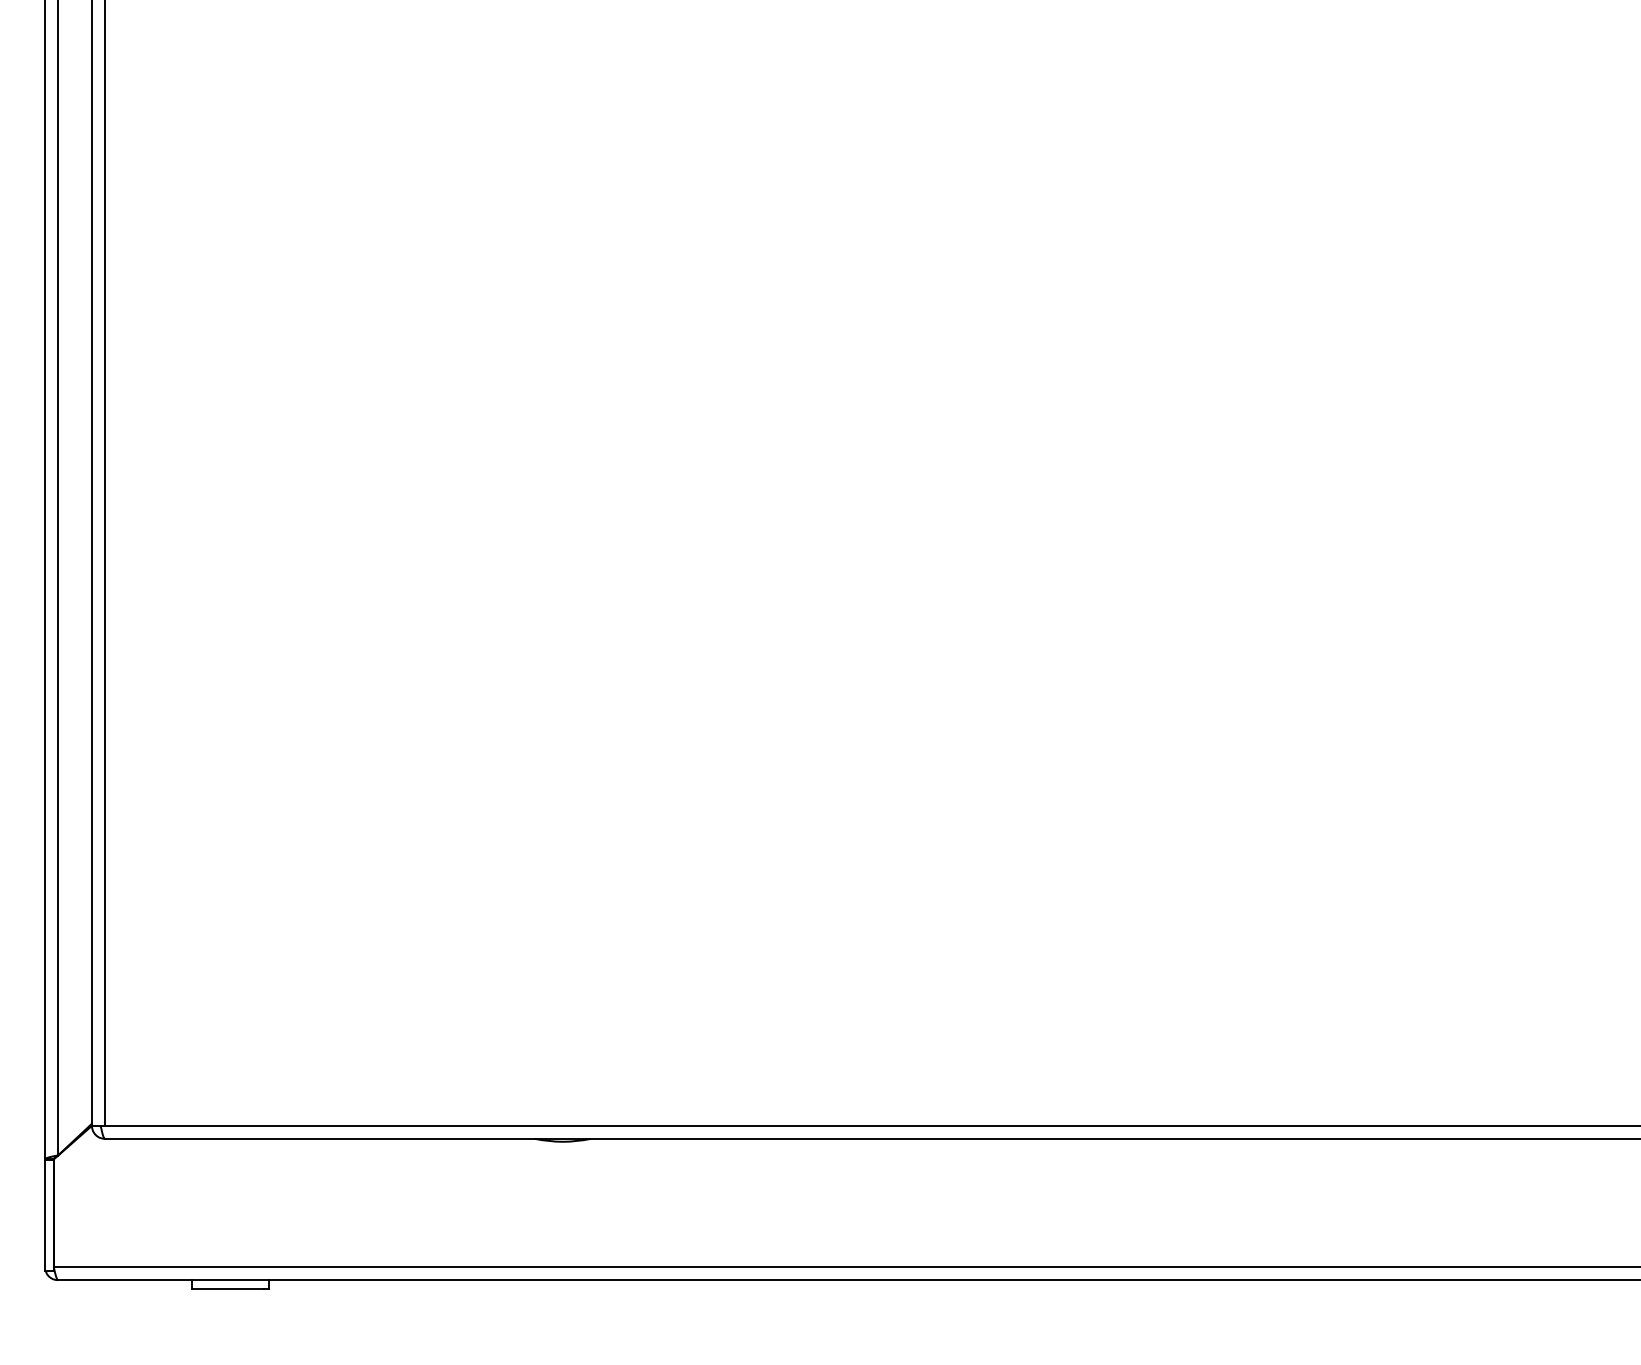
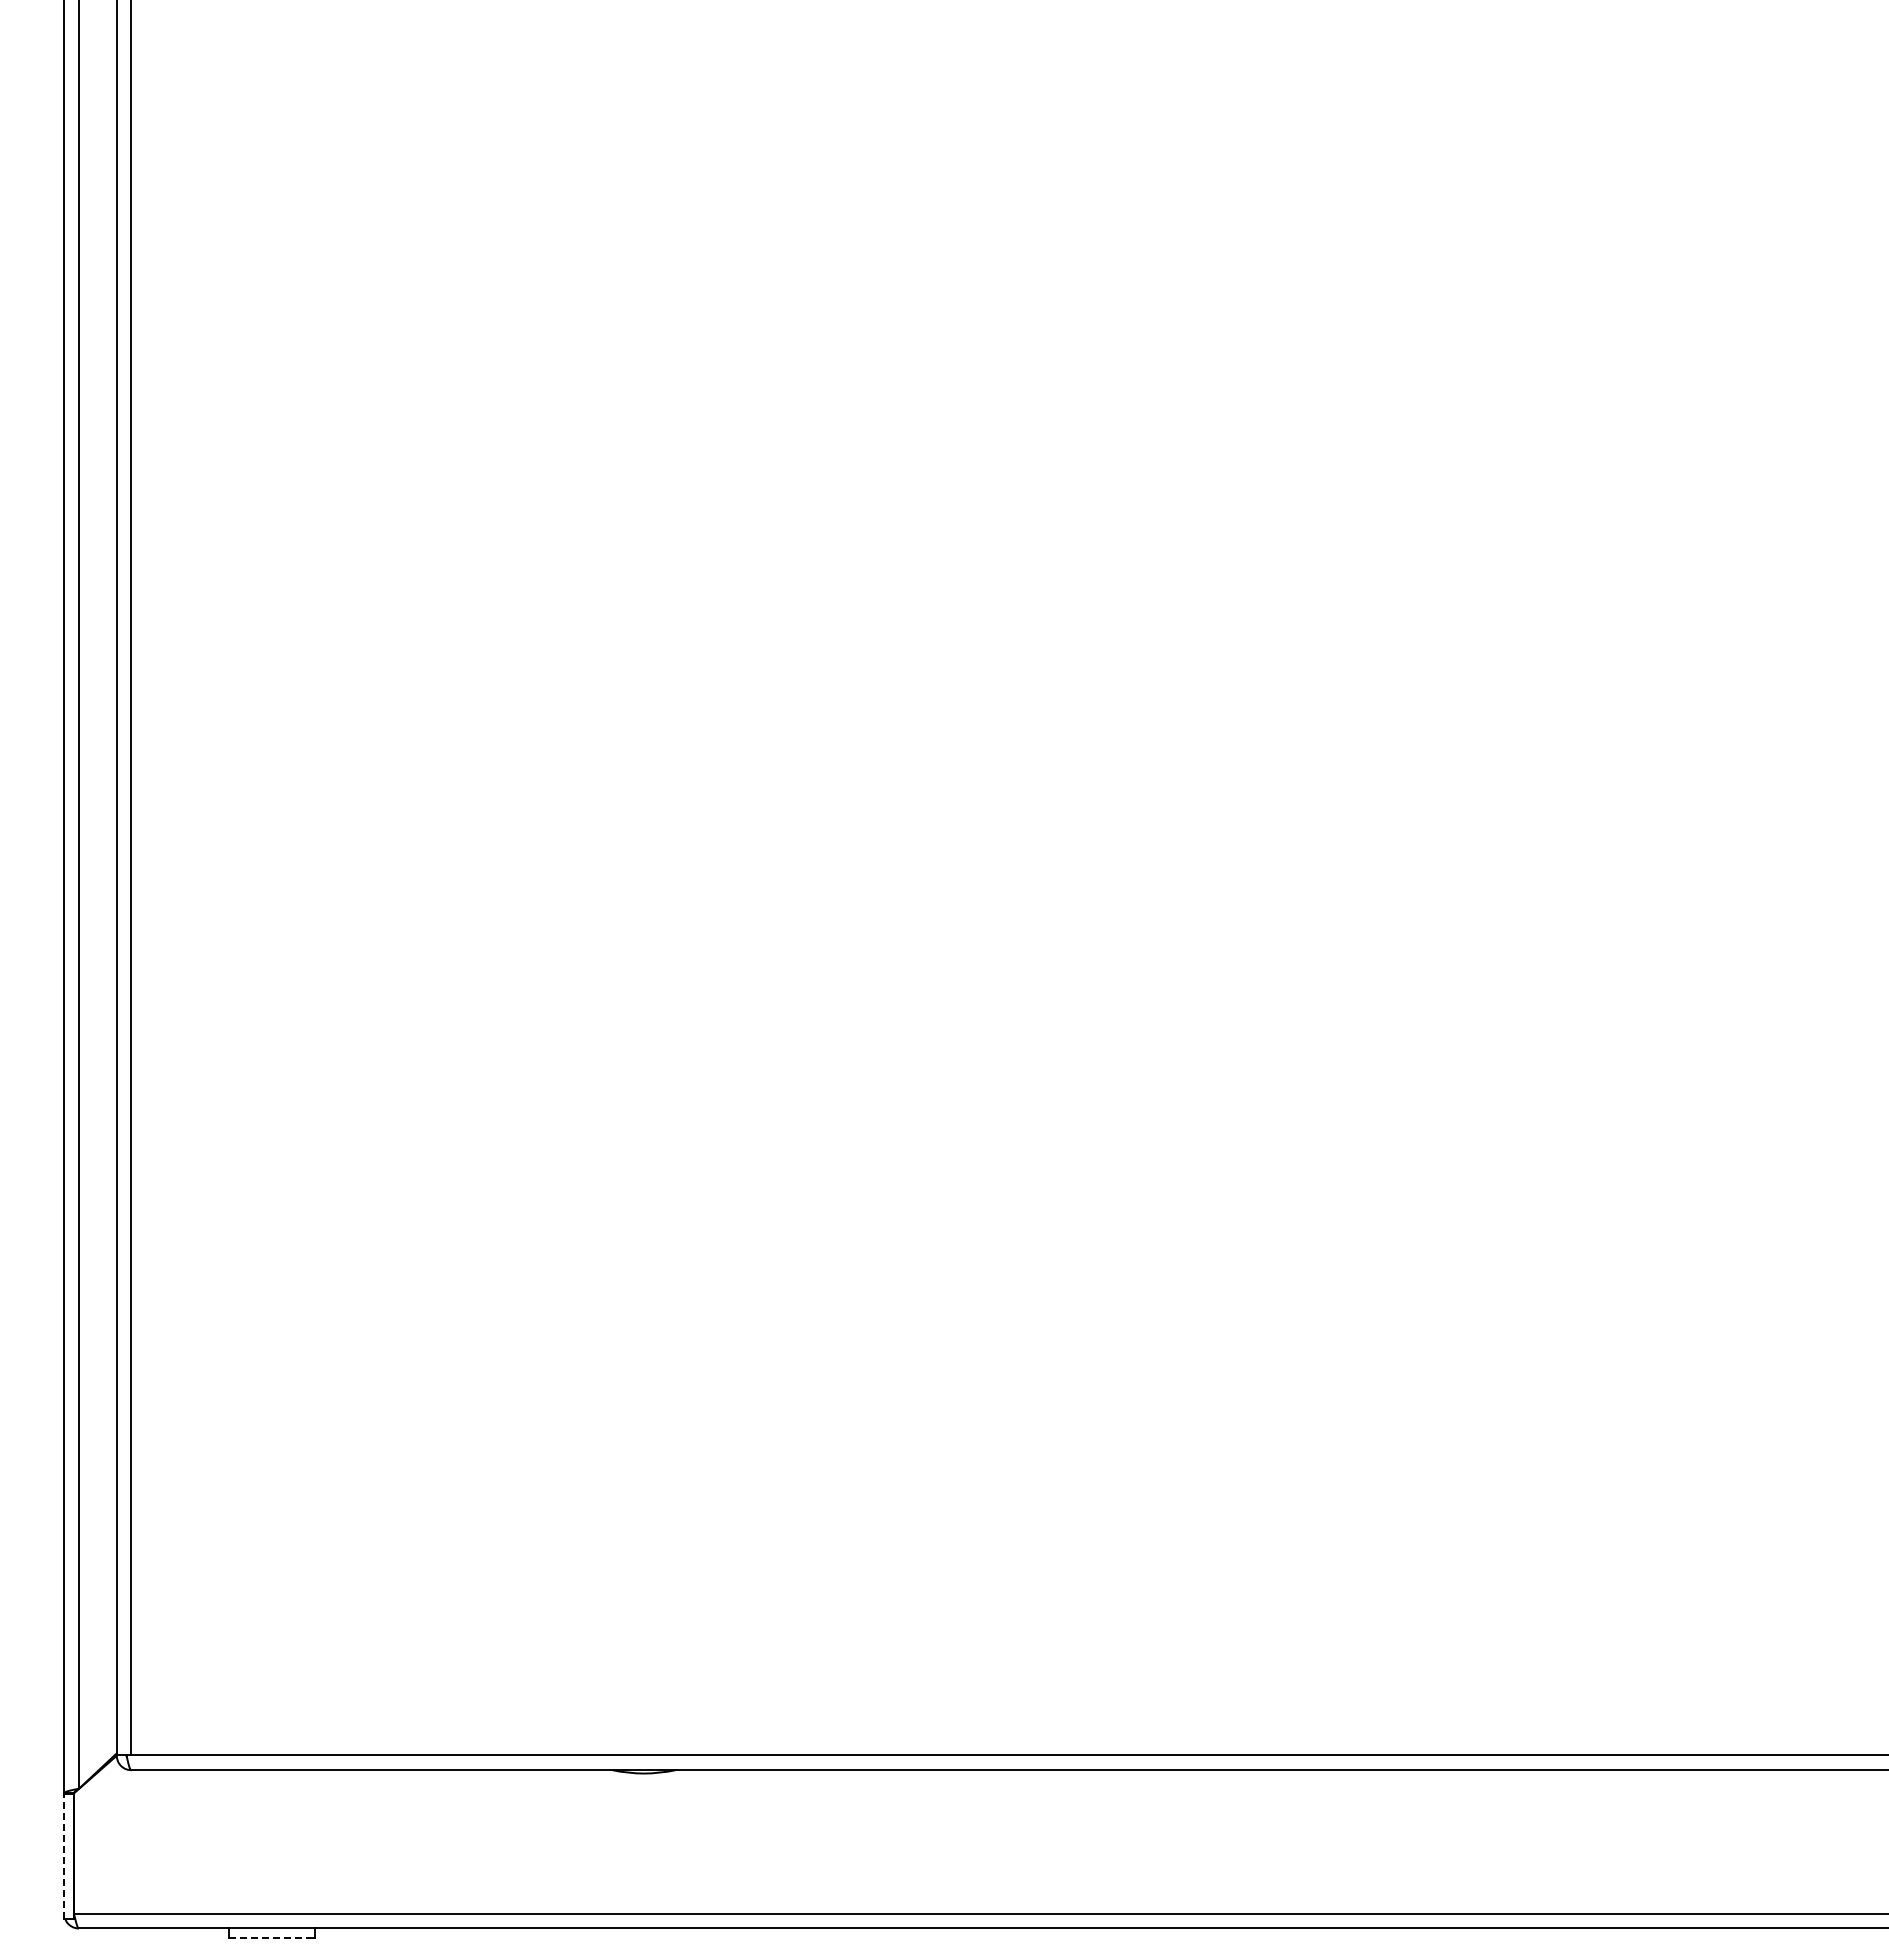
line: (45, 1215) -> (64, 1855), solid -> dashed
line: (227, 1289) -> (268, 1938), solid -> dashed

